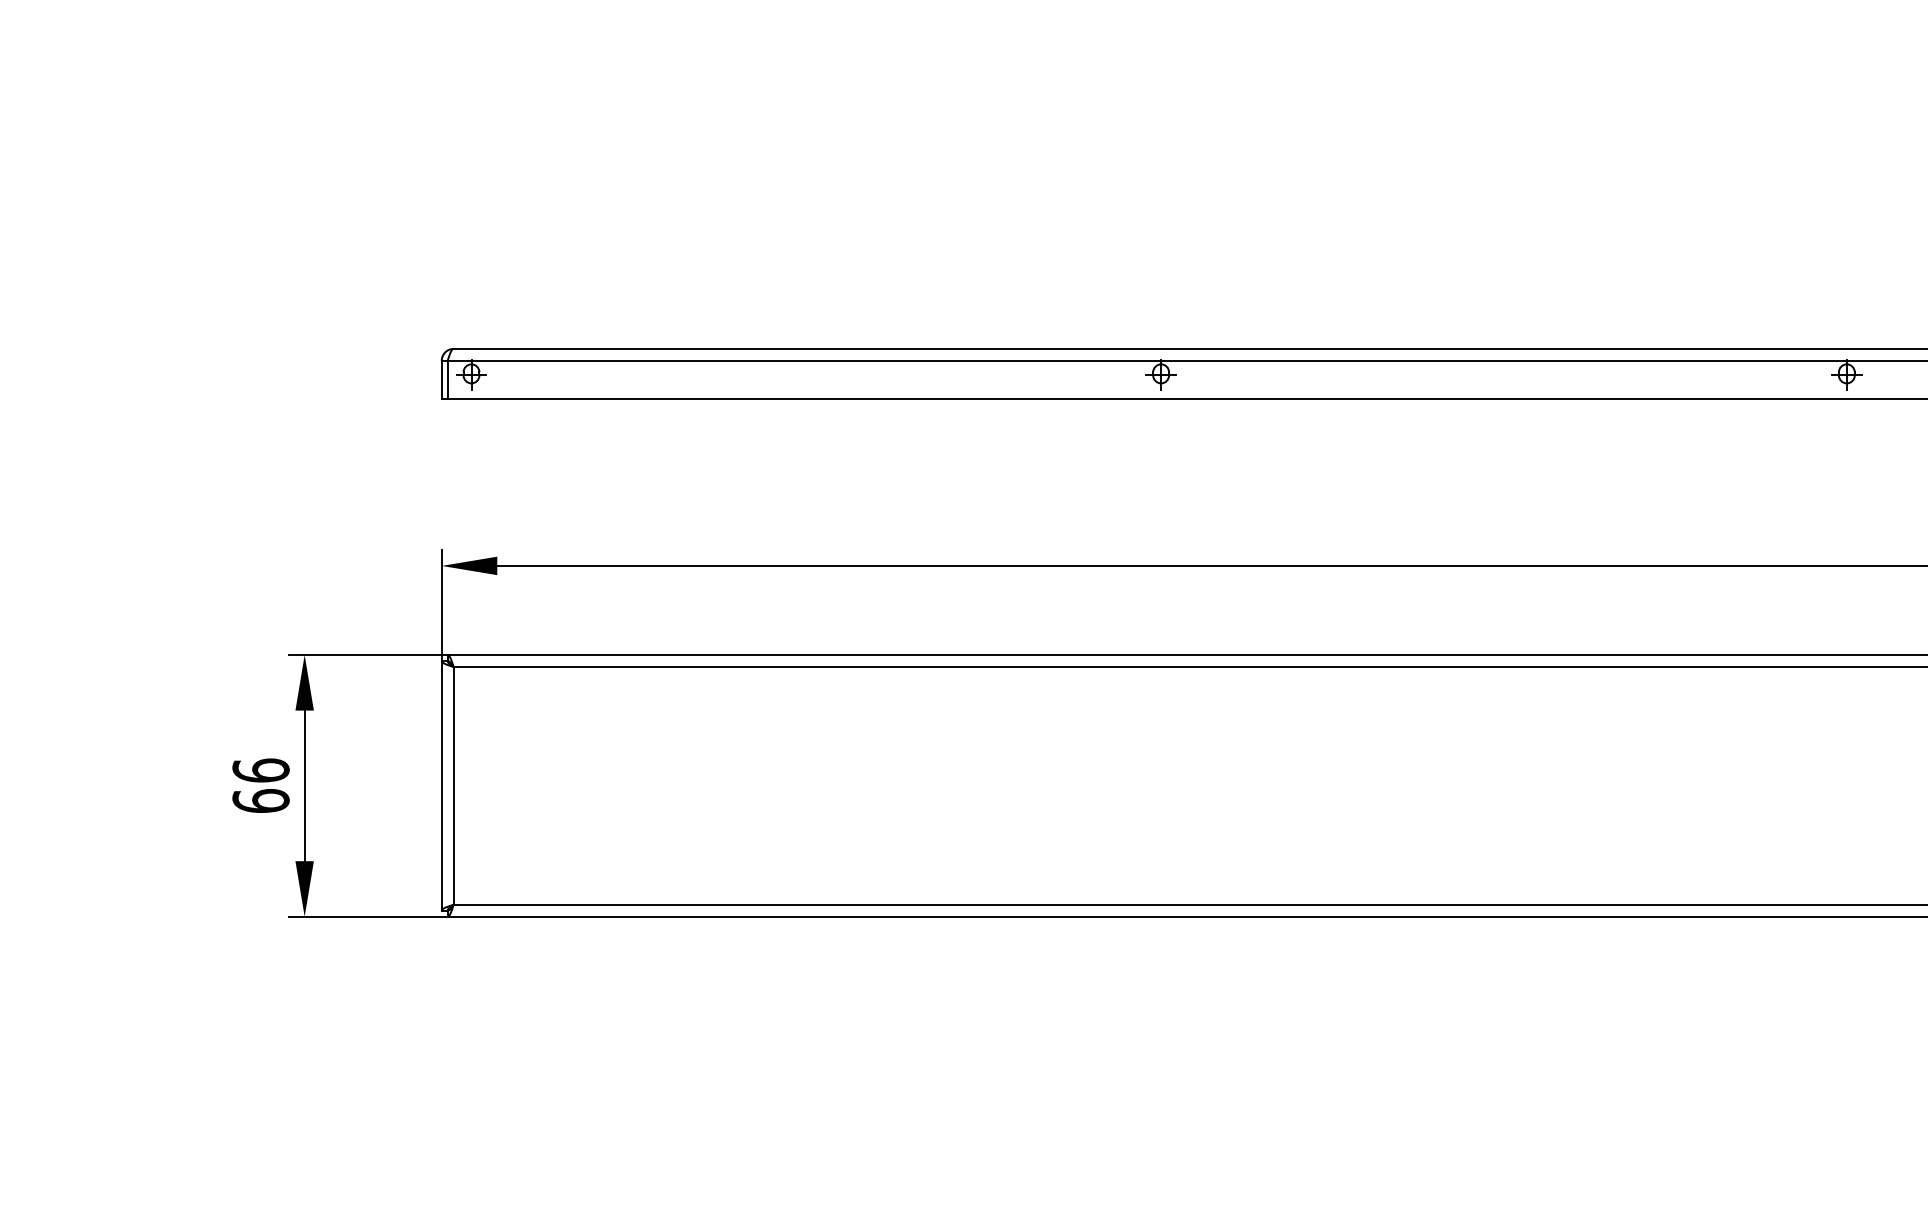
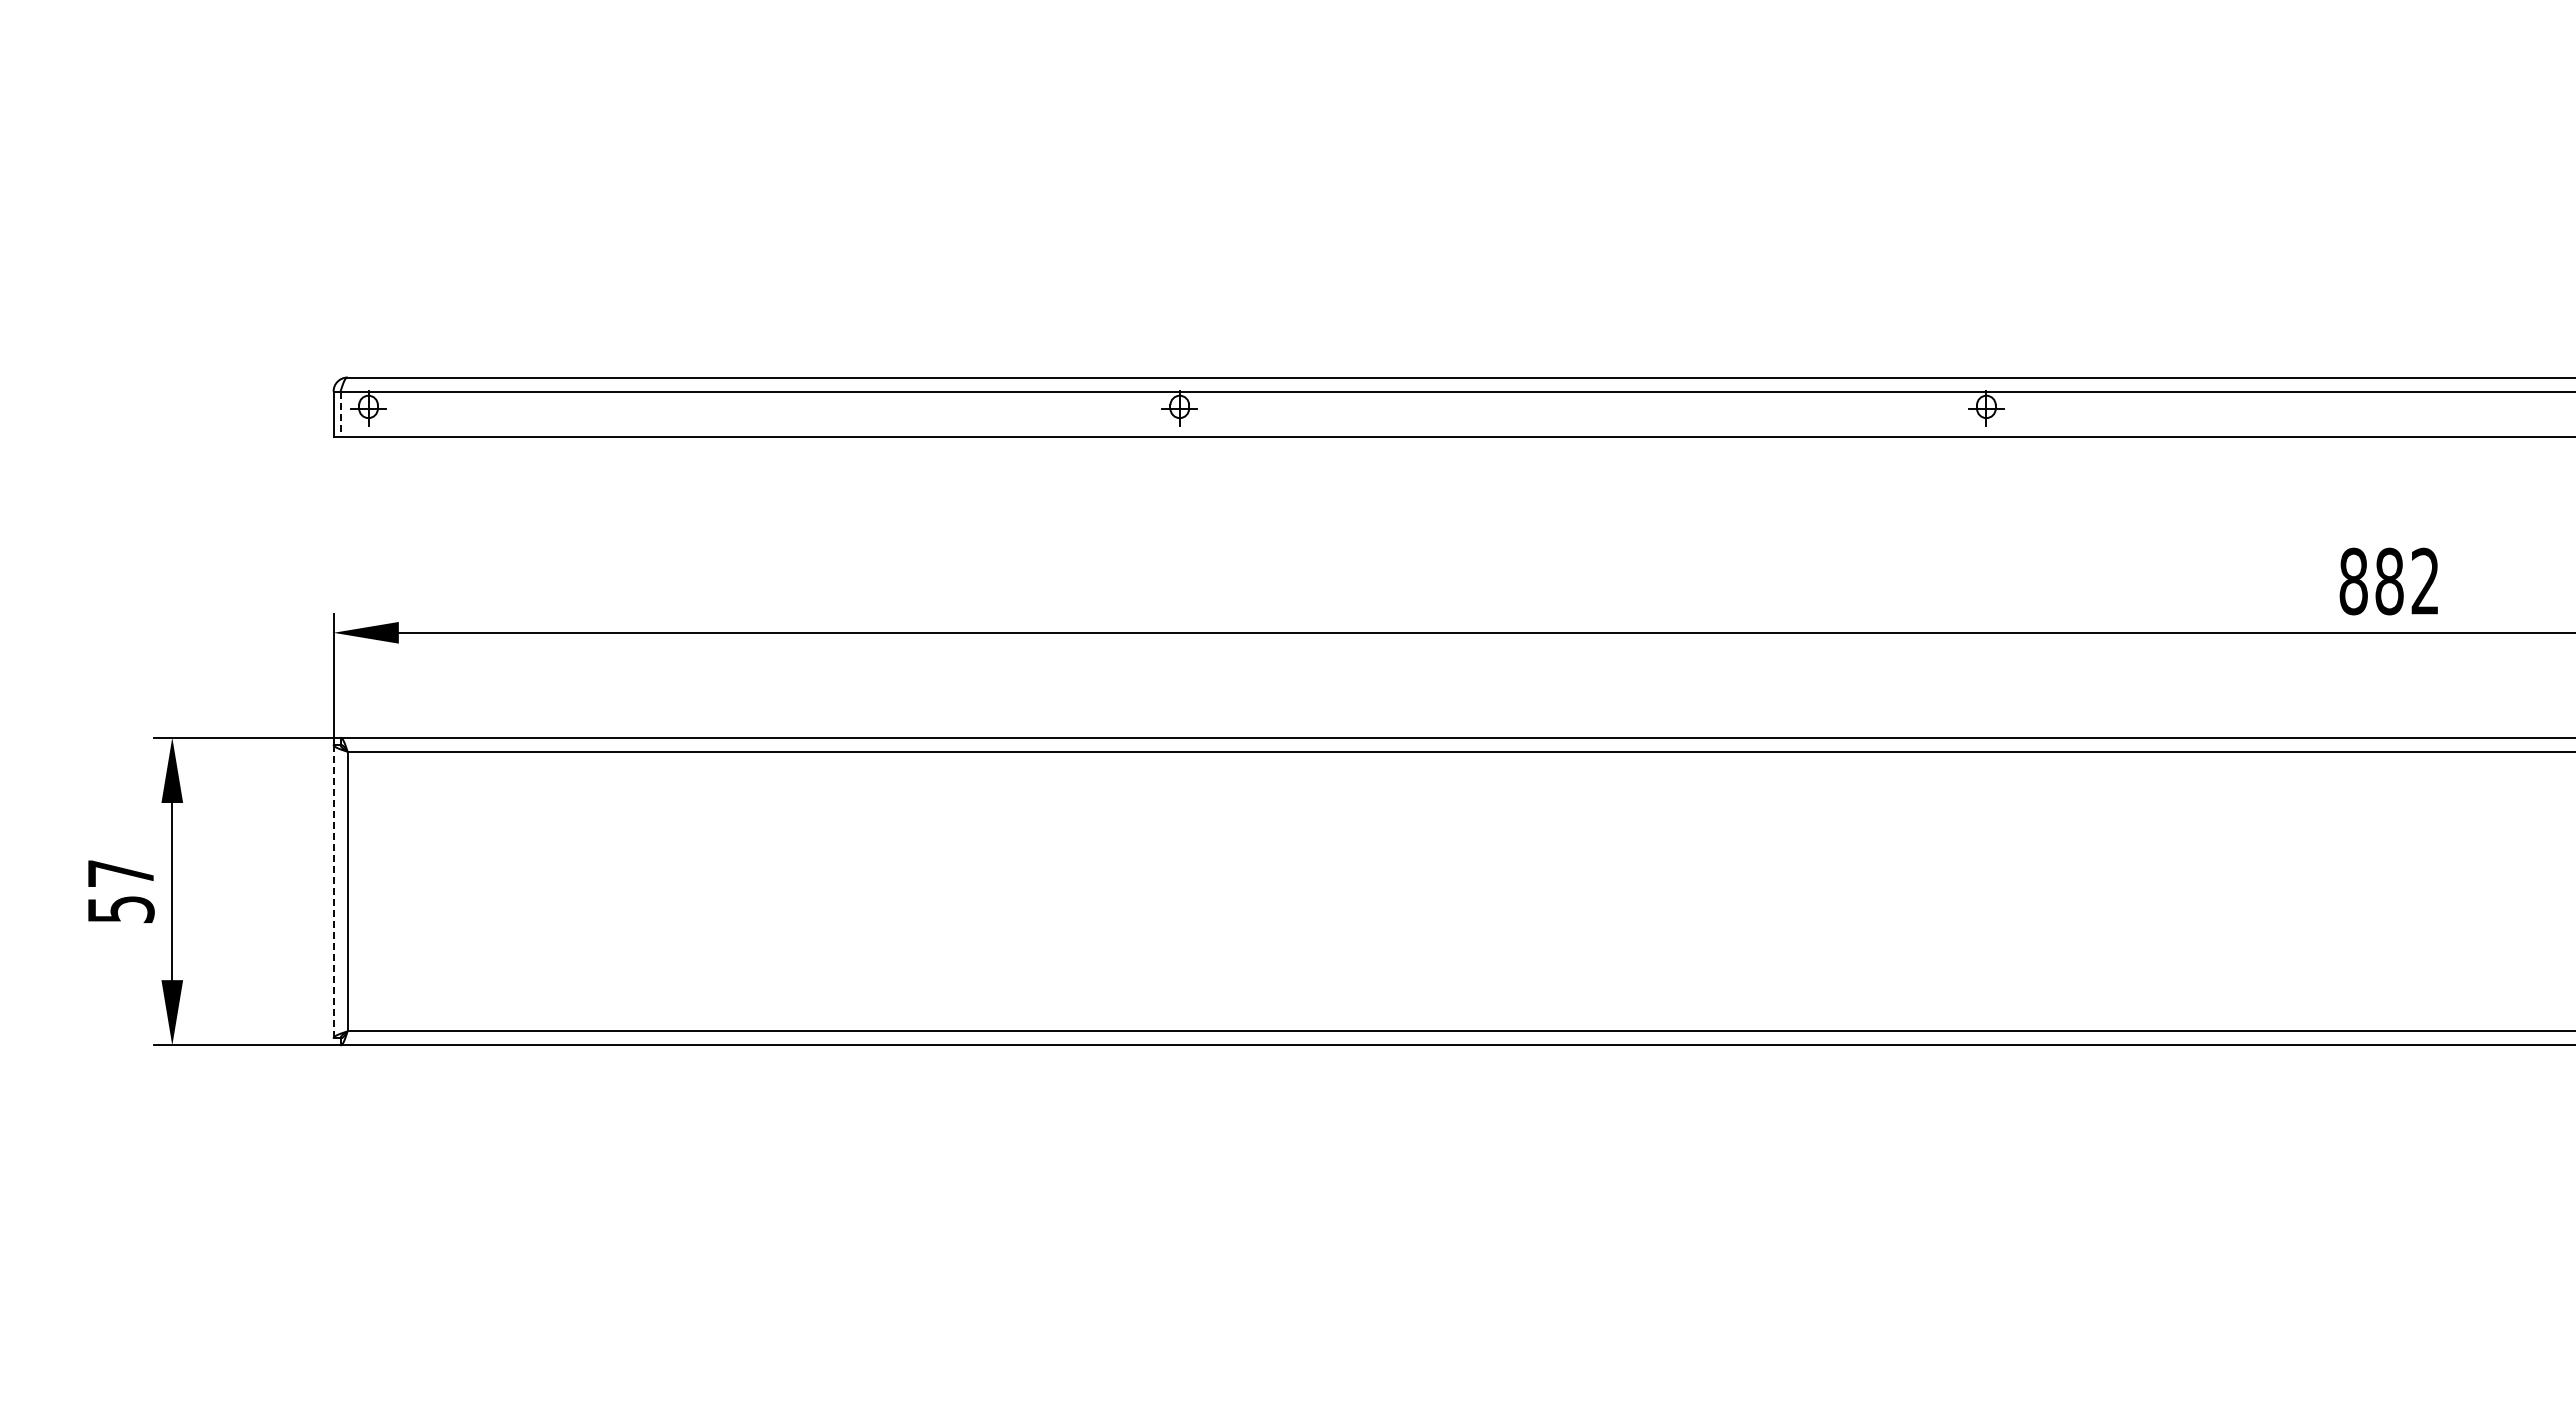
line: (447, 380) -> (340, 414), solid -> dashed
text: (260, 785) -> (120, 891), 66 -> 57
line: (441, 785) -> (333, 891), solid -> dashed

